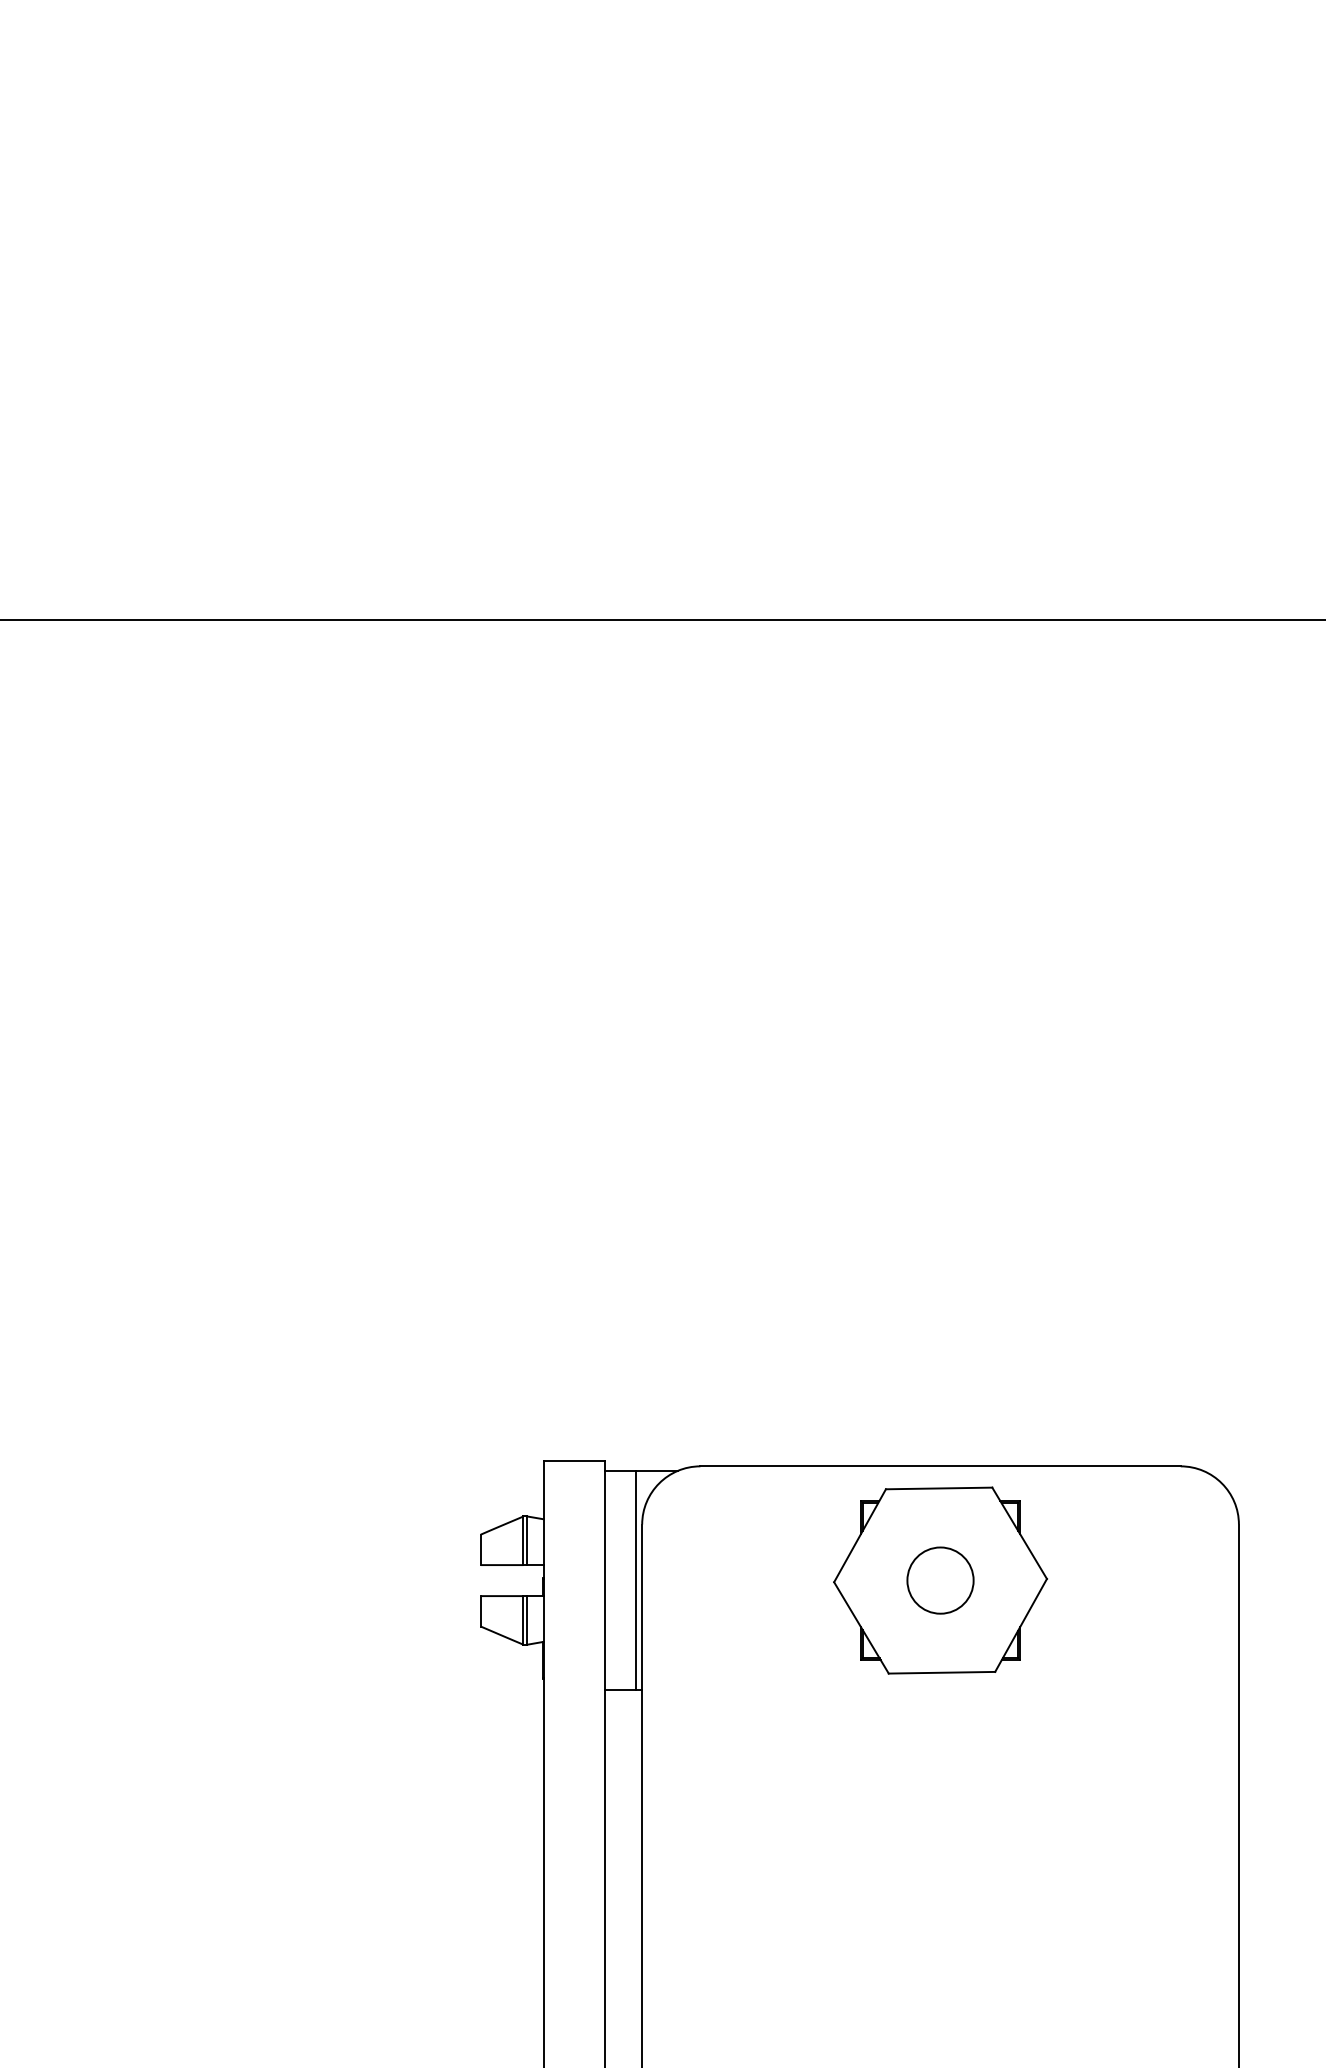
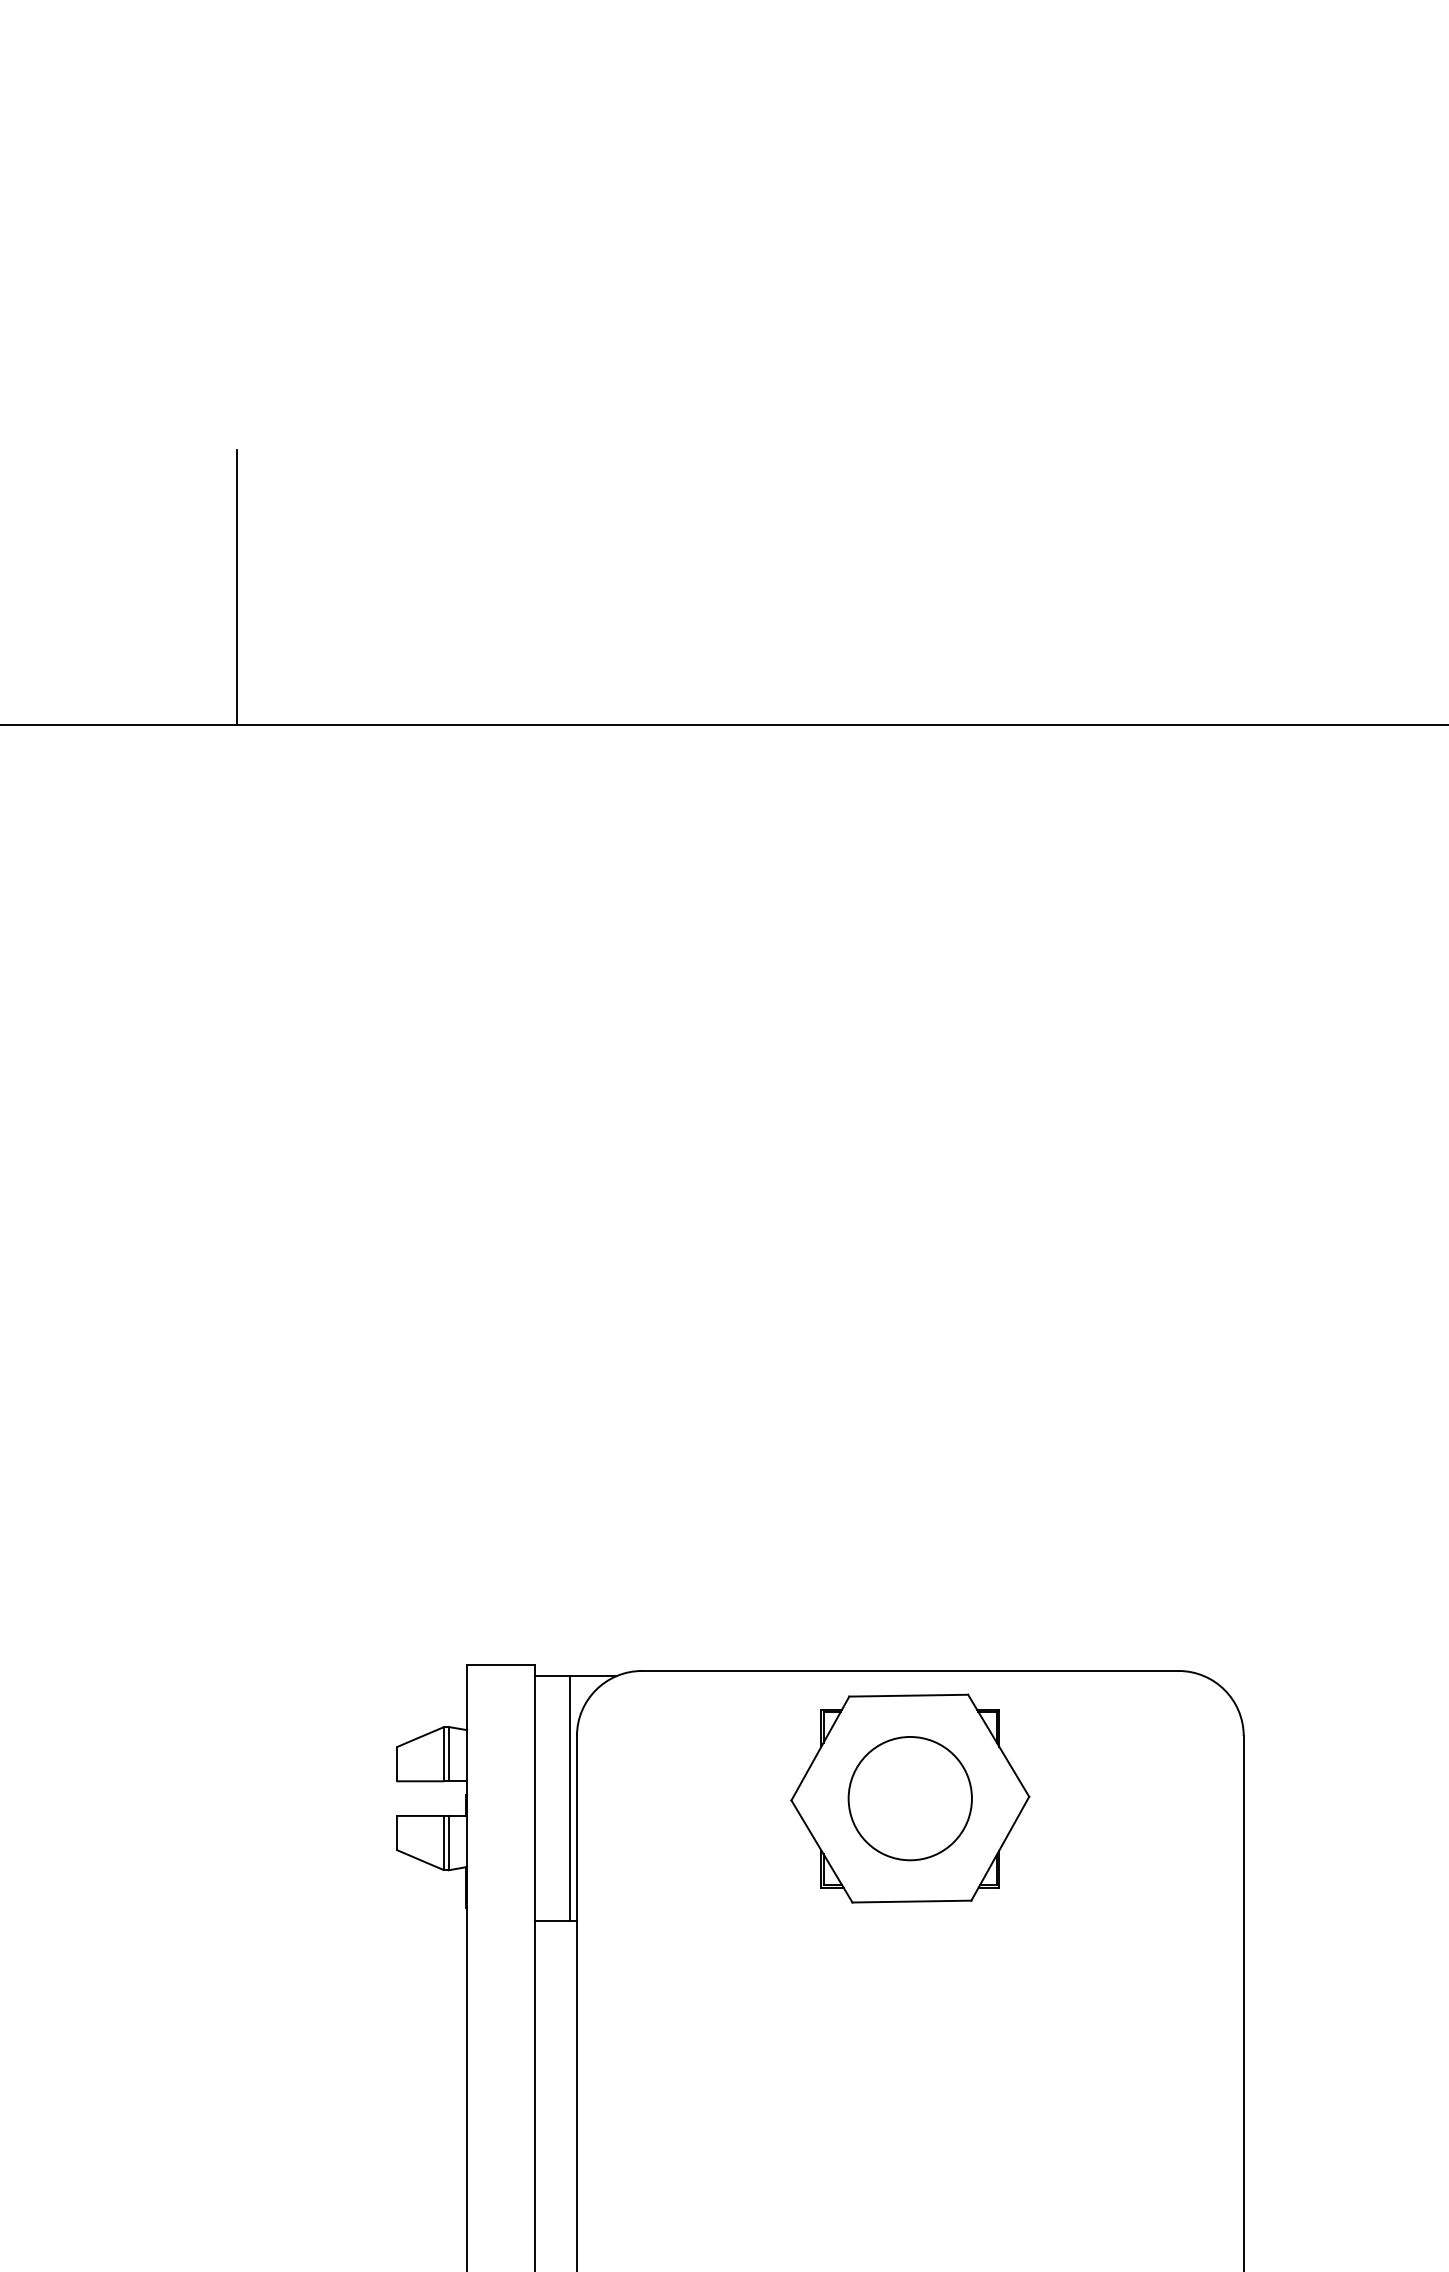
line: (337, 496) -> (236, 587), added
circle: (940, 1580) -> (910, 1798), size x1.67

